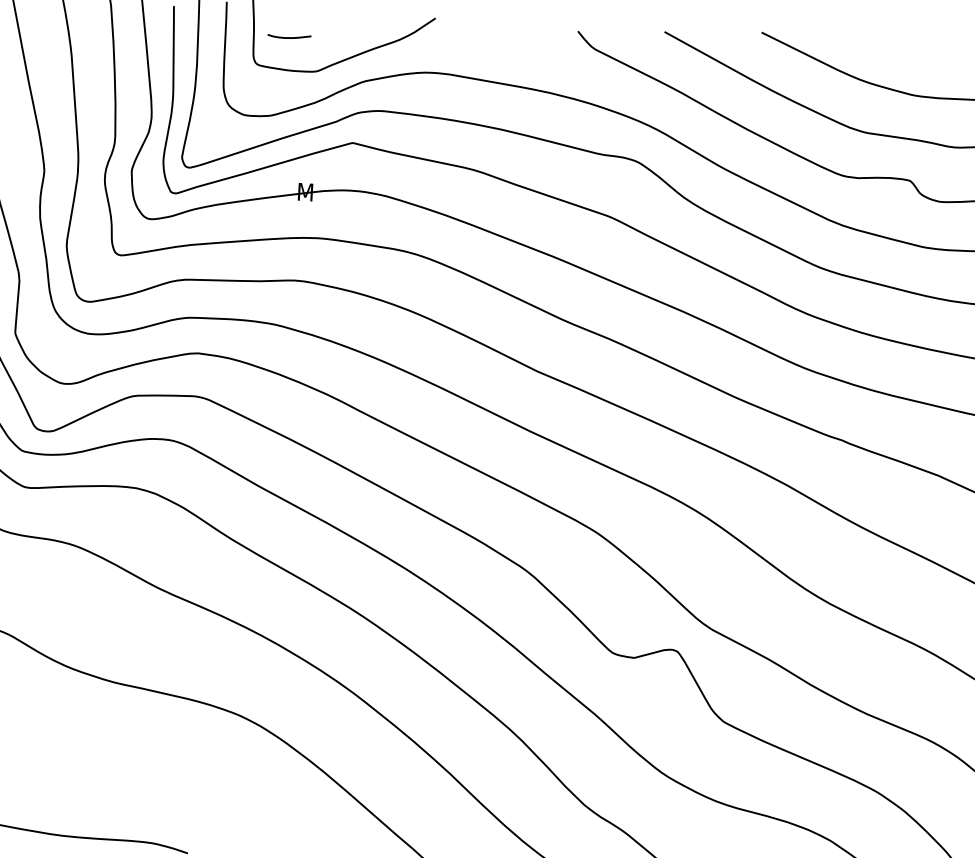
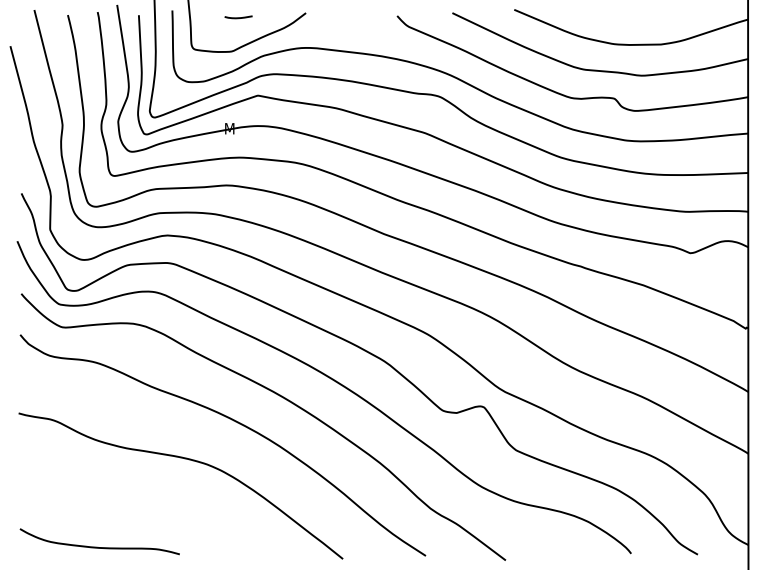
curve: (289, 36) -> (238, 17), moved

